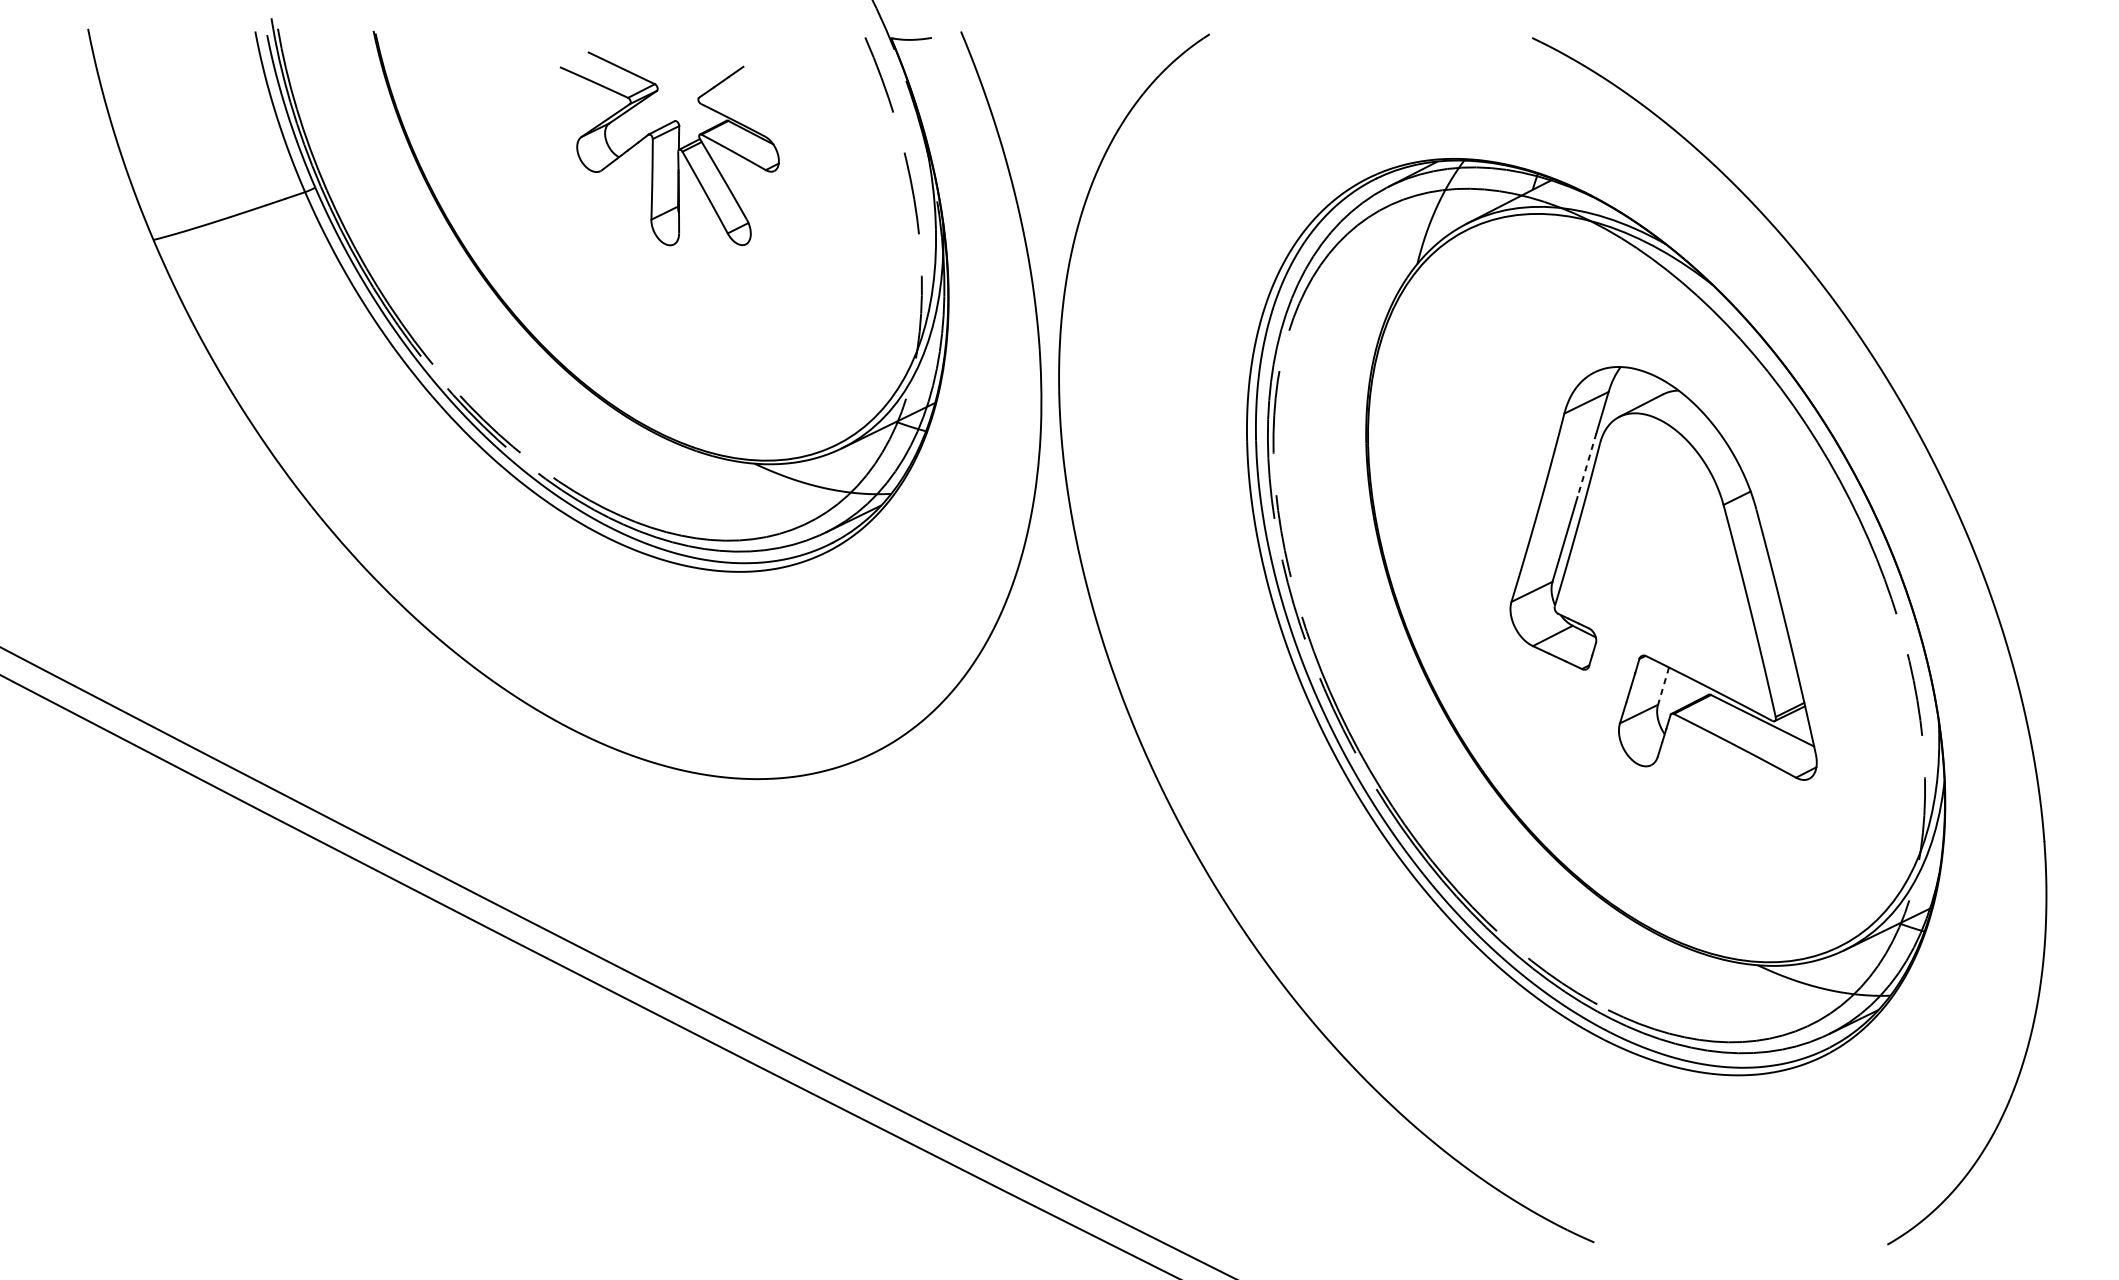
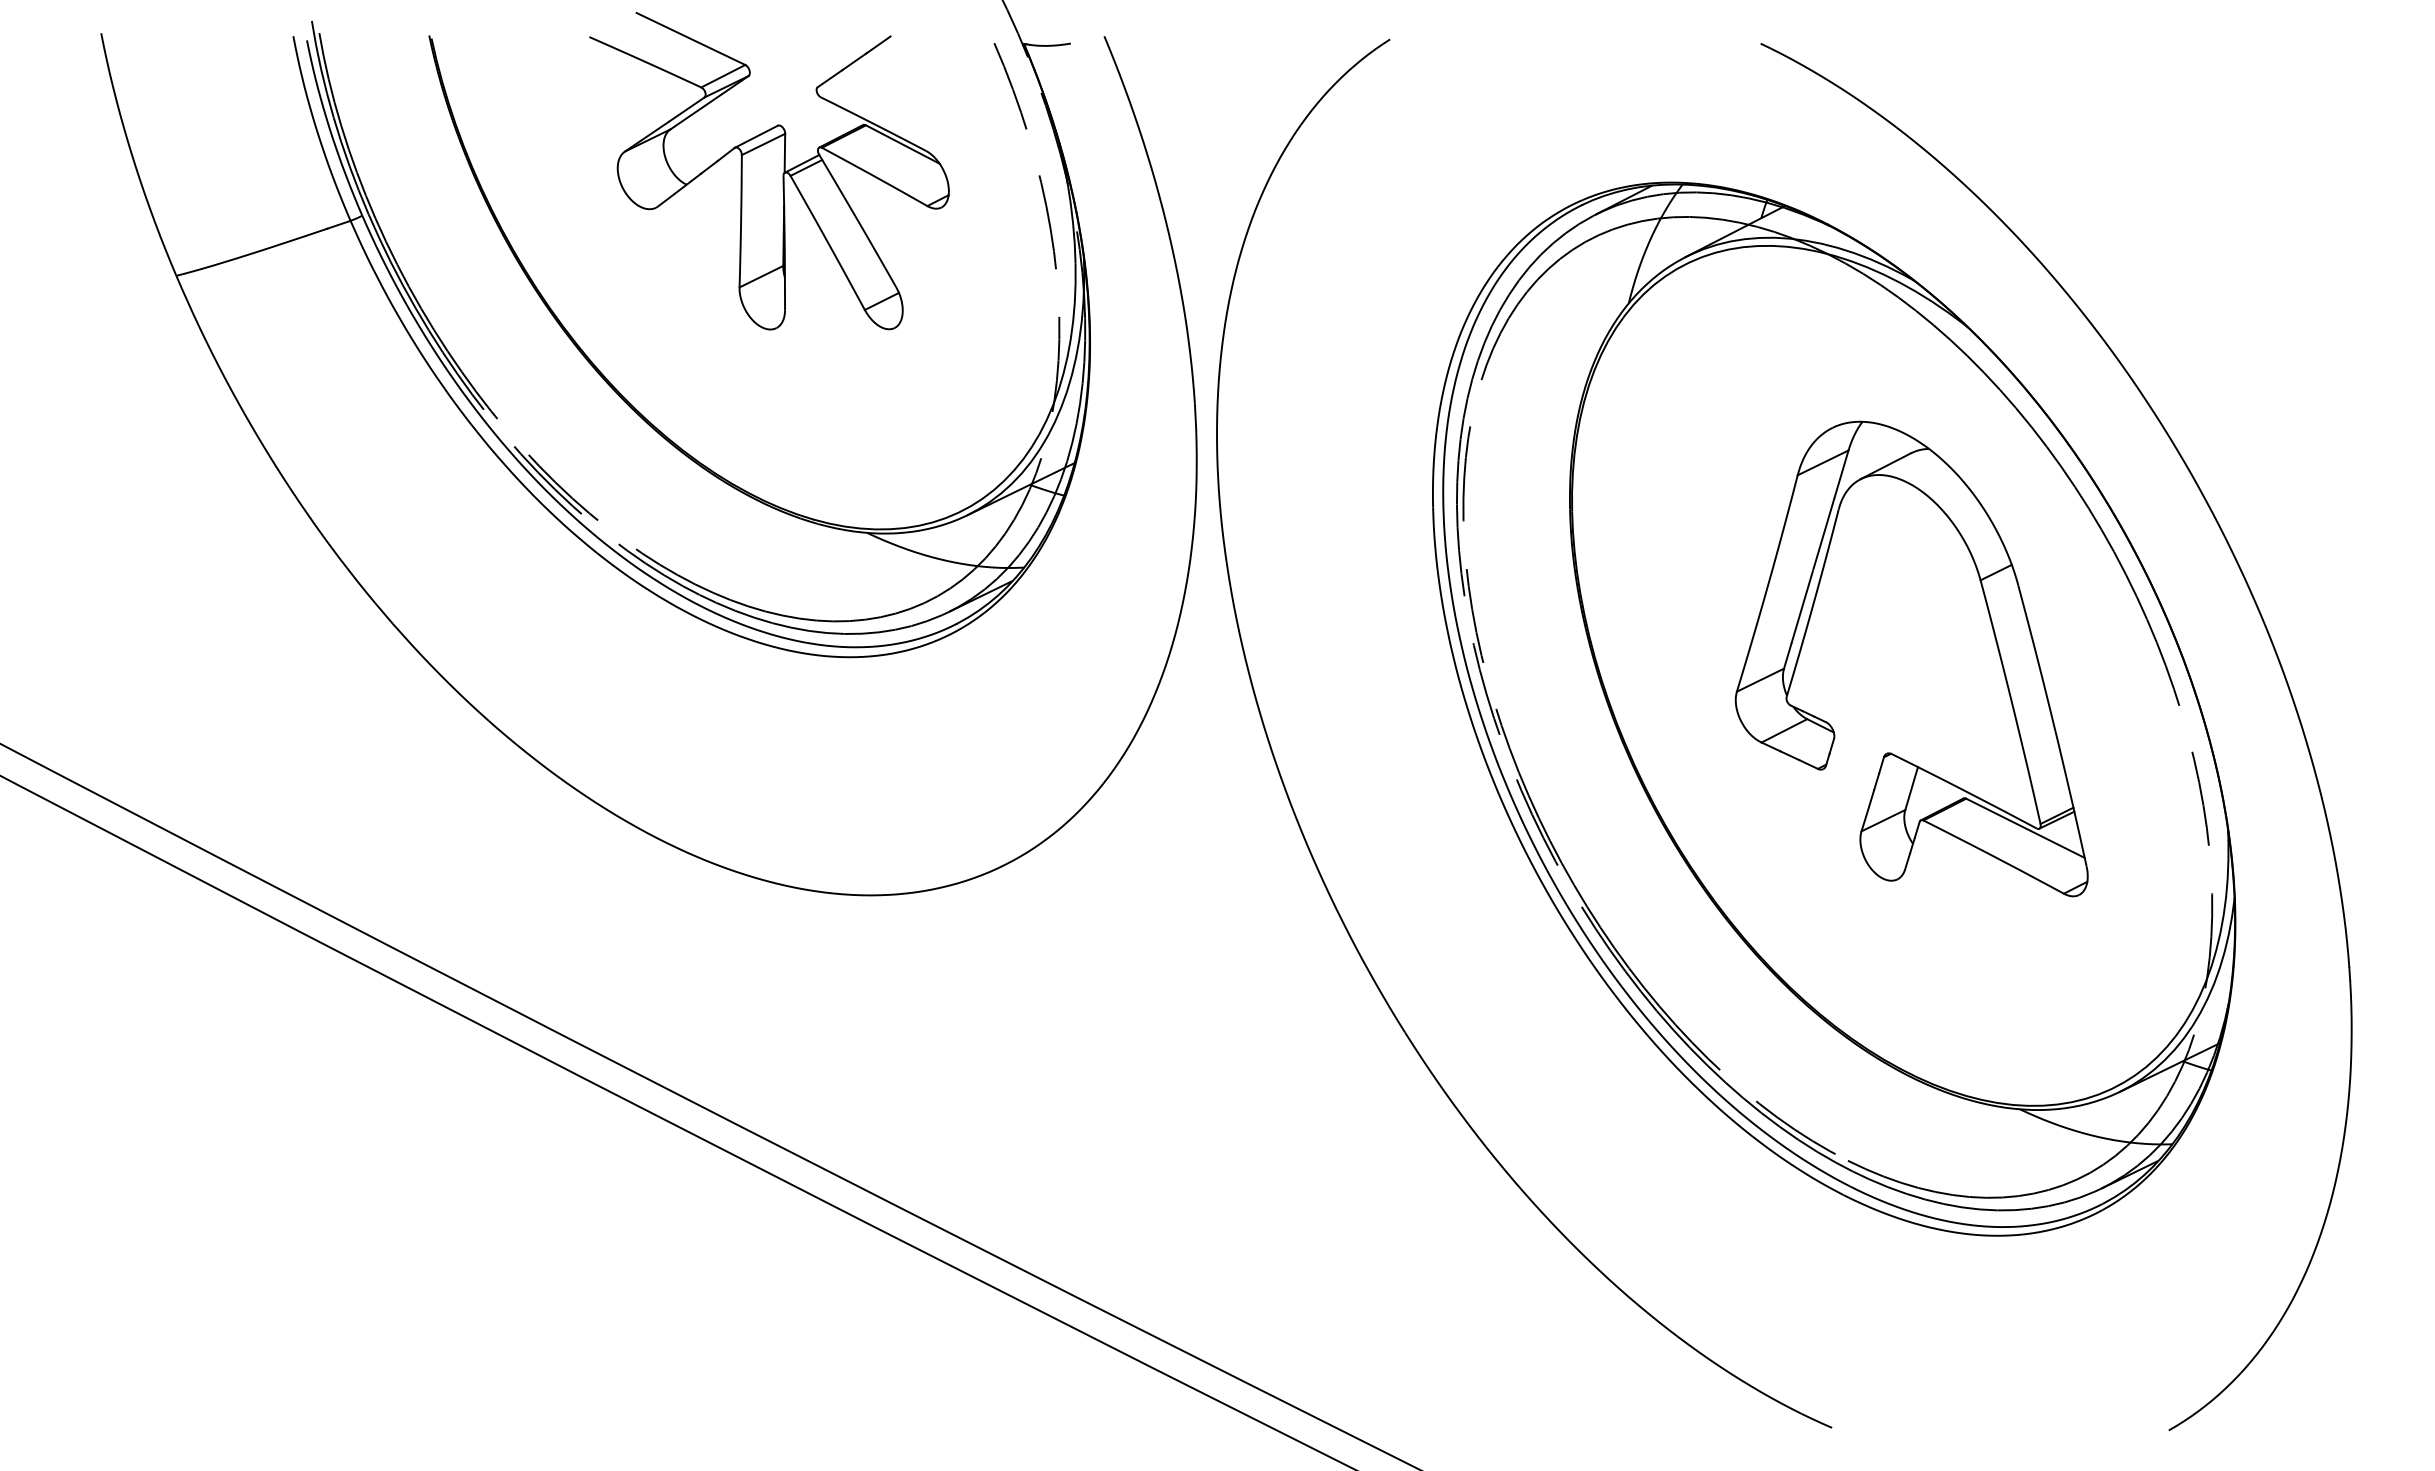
part: (669, 148) -> (769, 170), size x1.43
line: (1586, 465) -> (1823, 534), dashed -> solid
line: (1663, 686) -> (1911, 789), dashed -> solid

